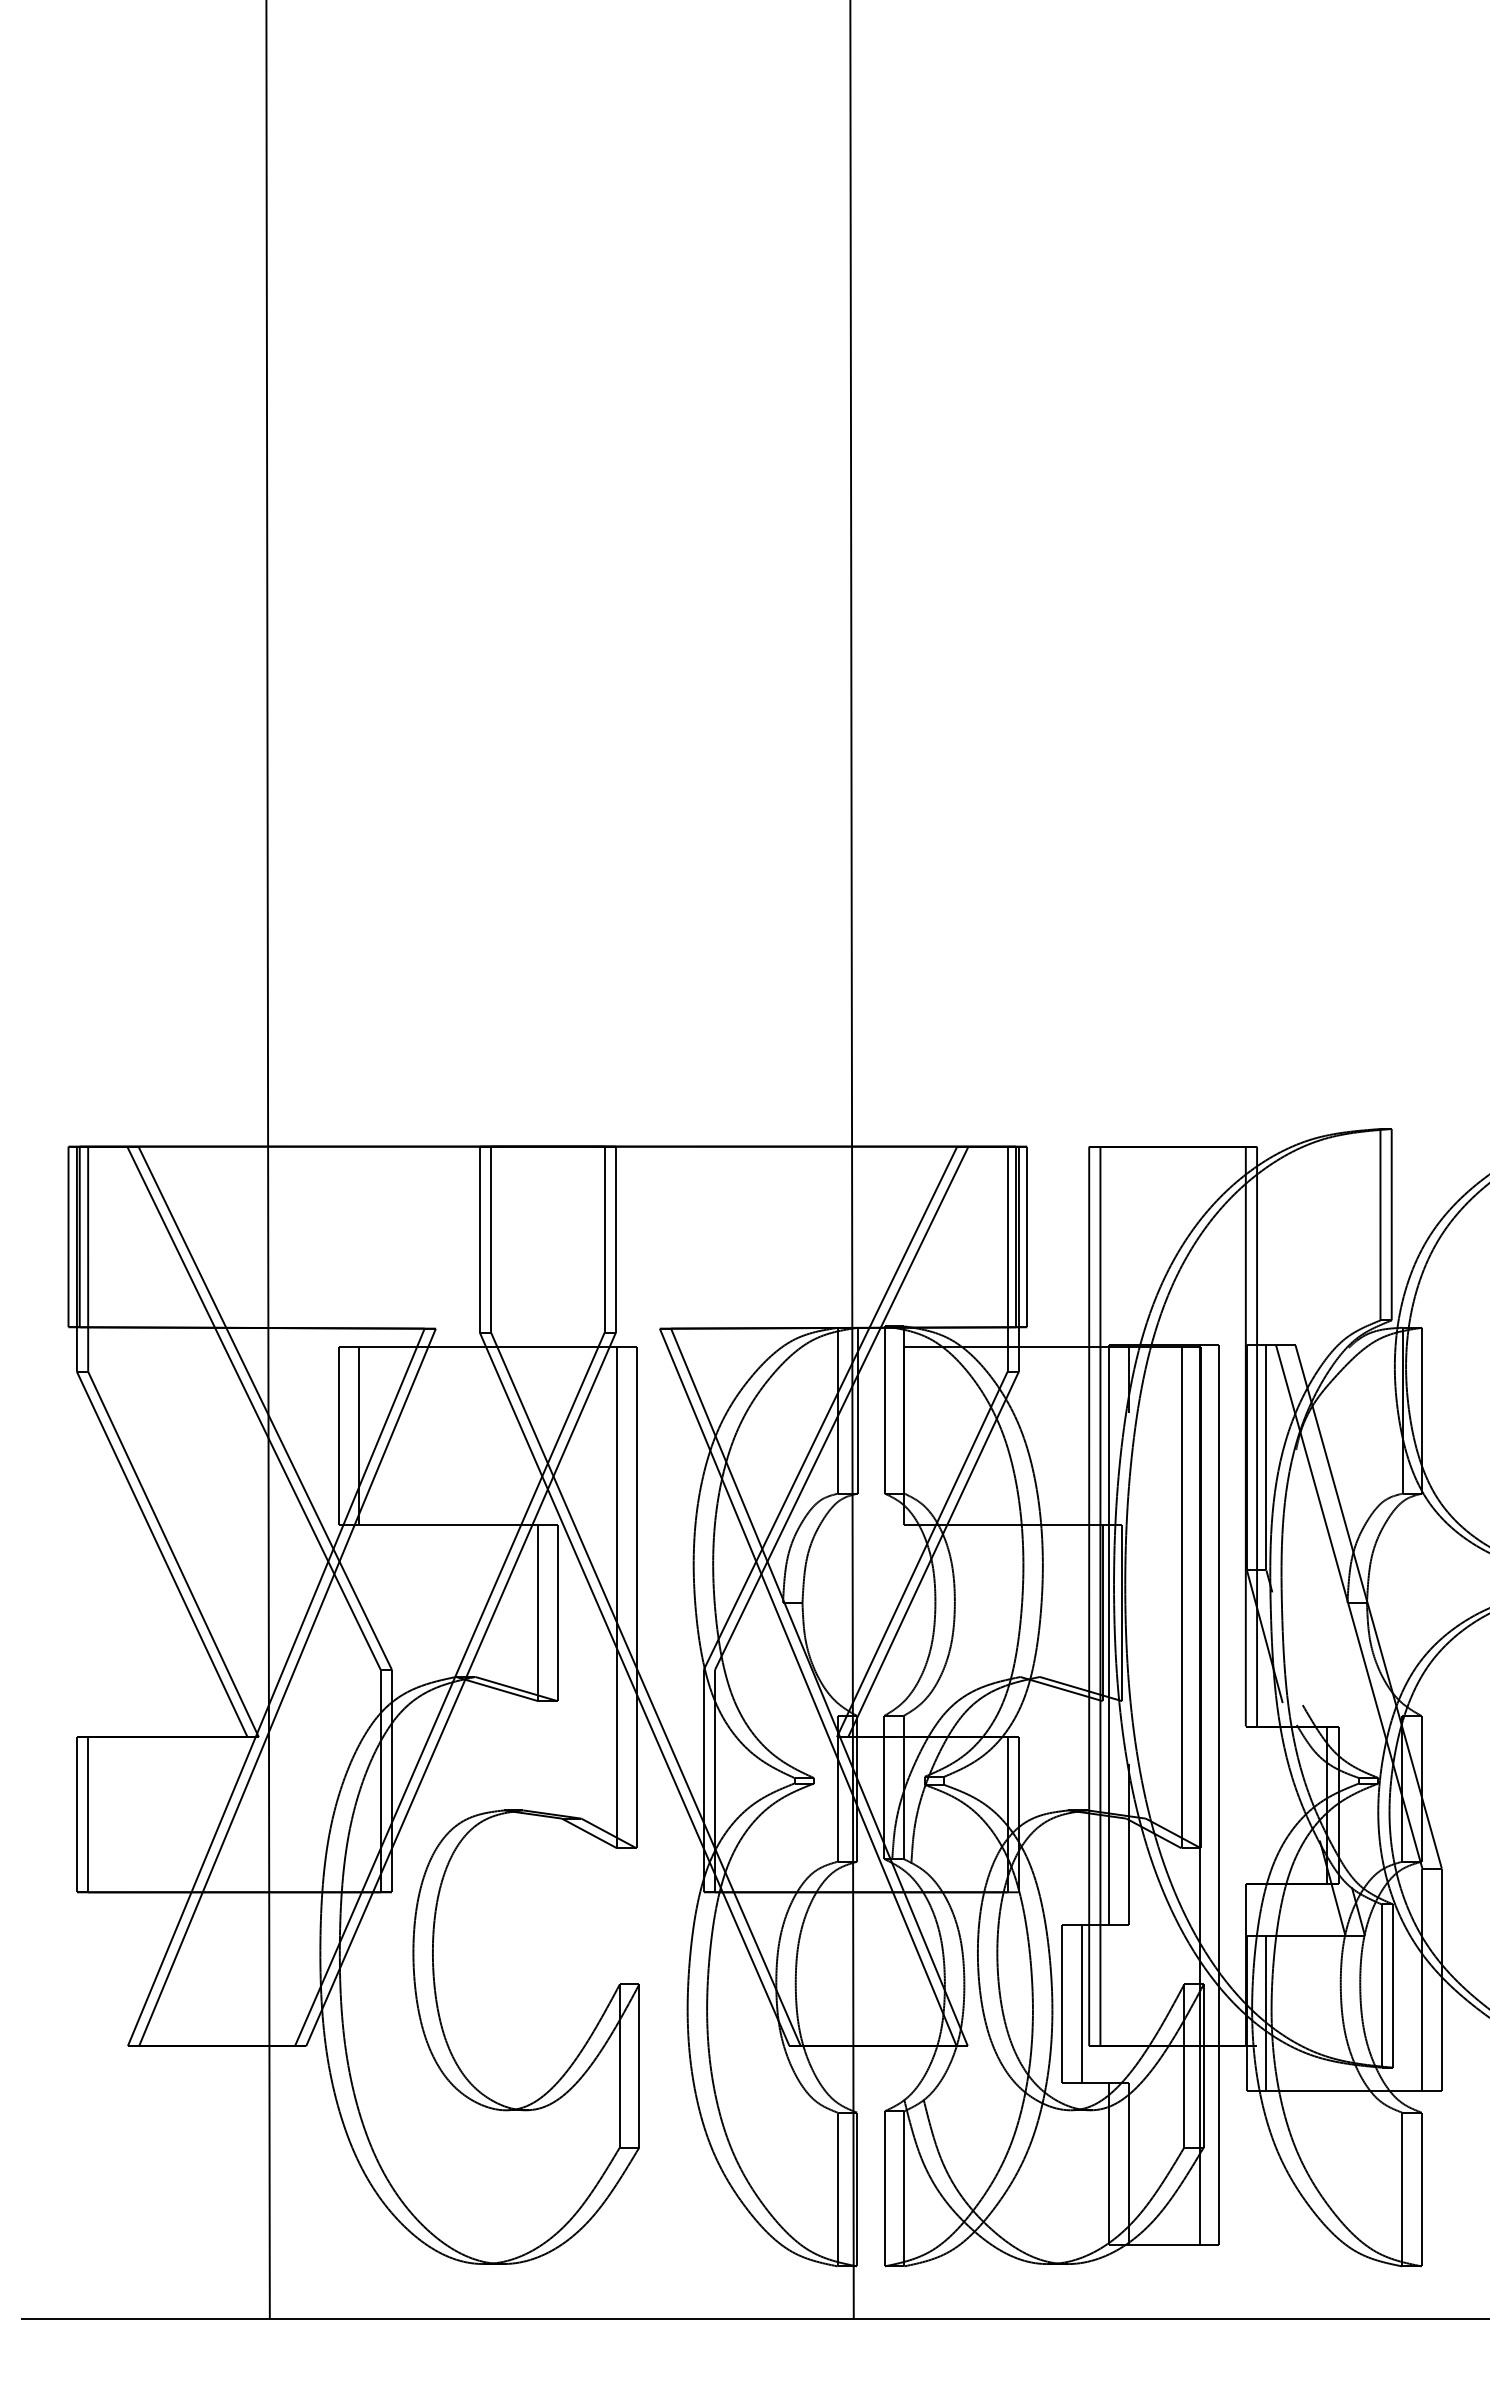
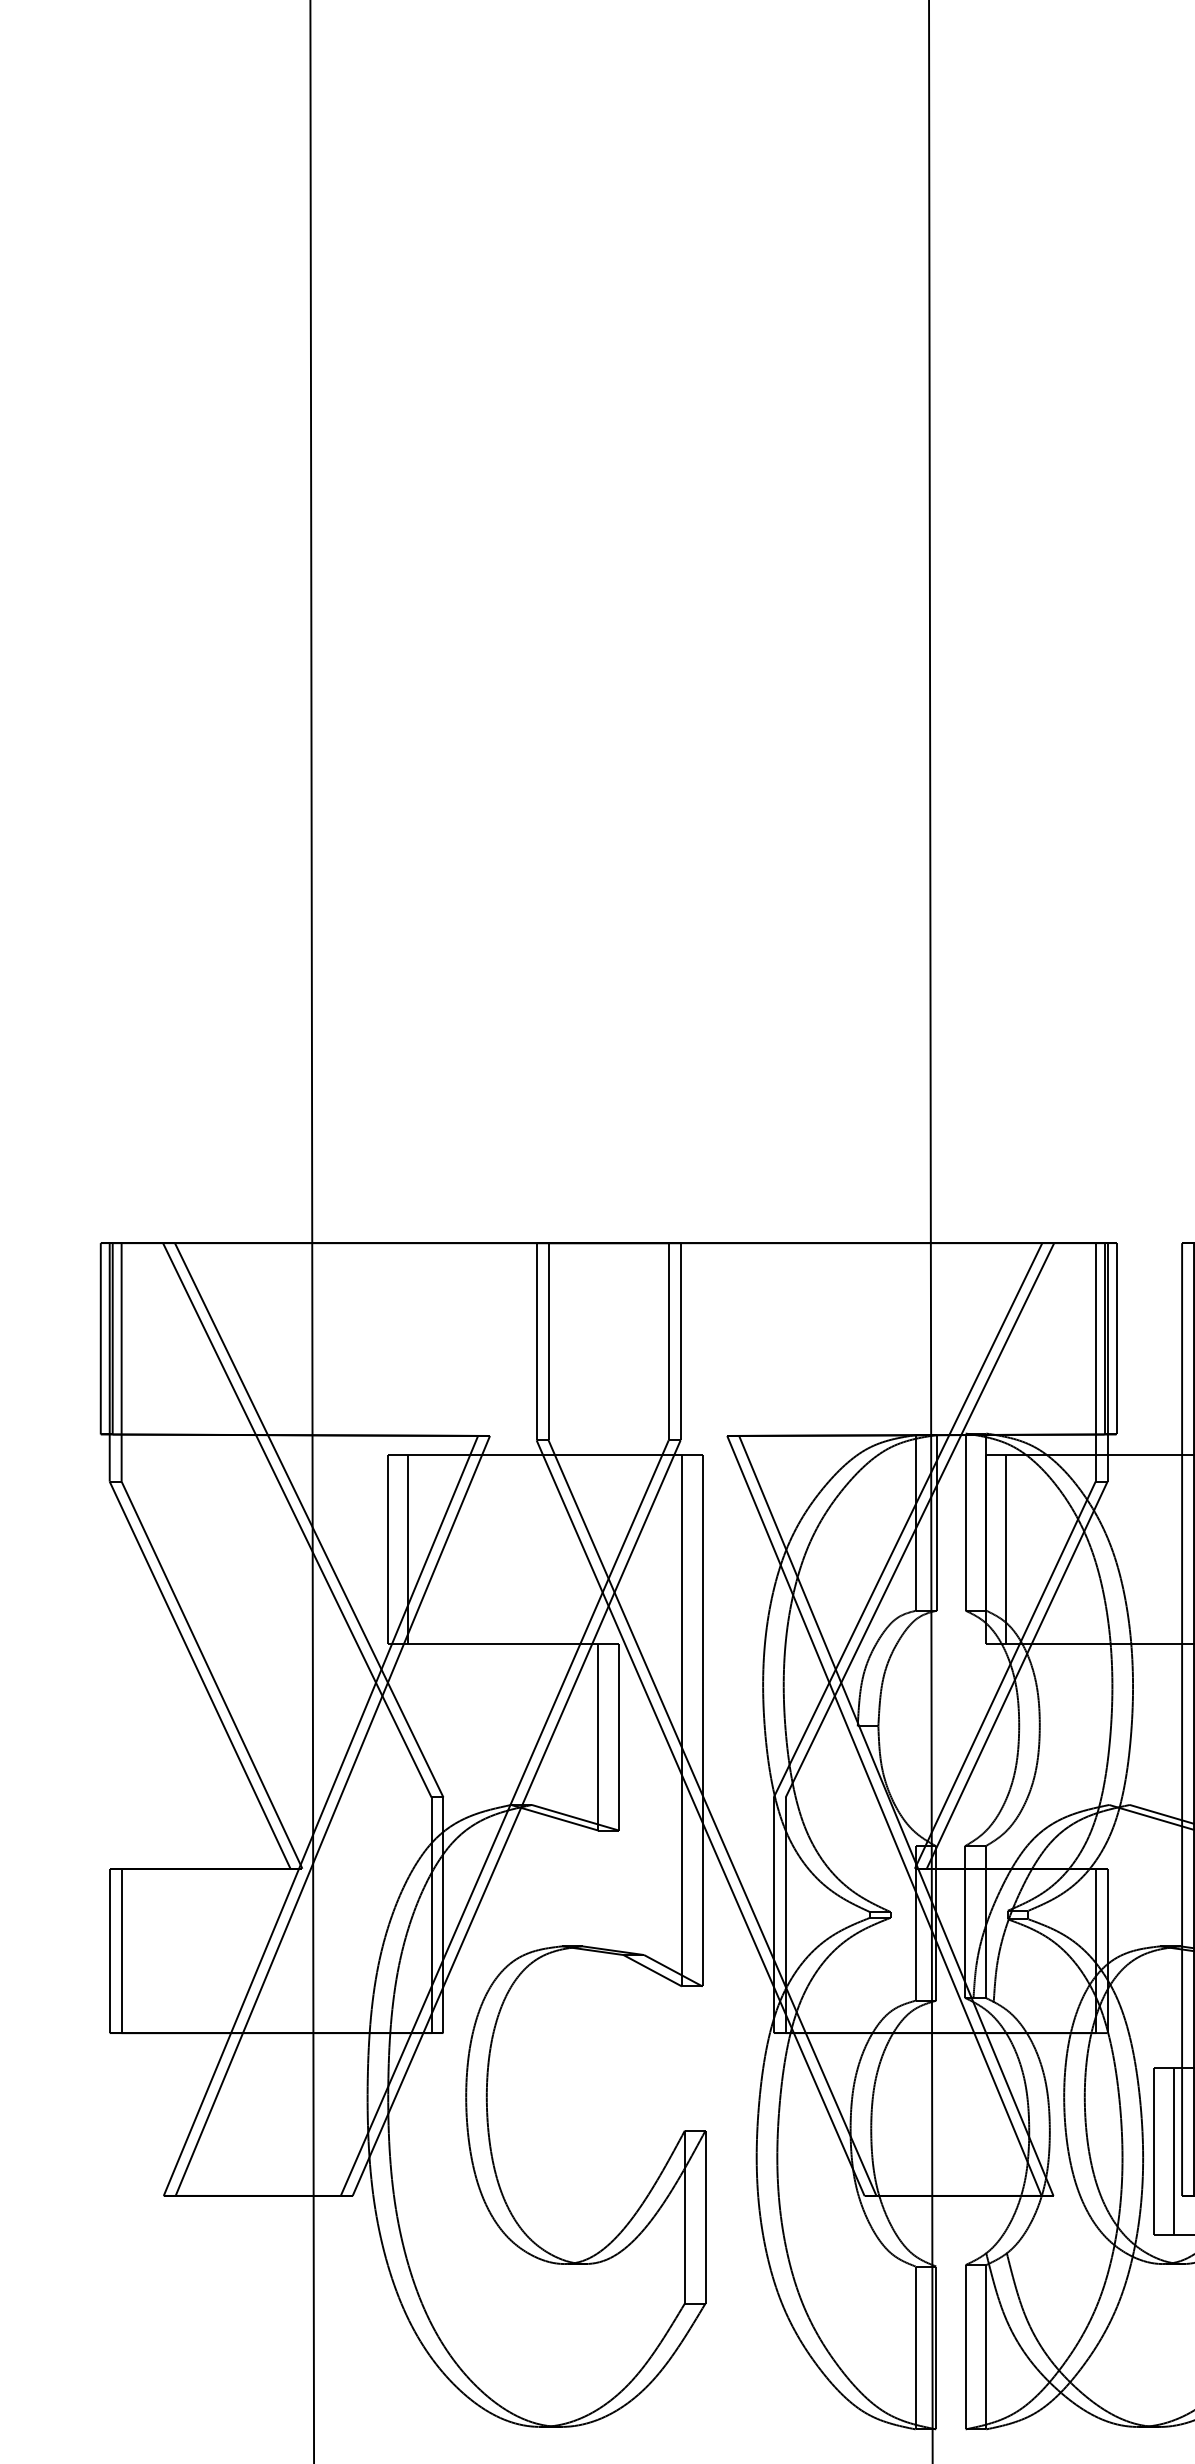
line: (923, 1435) -> (1006, 1549), added

